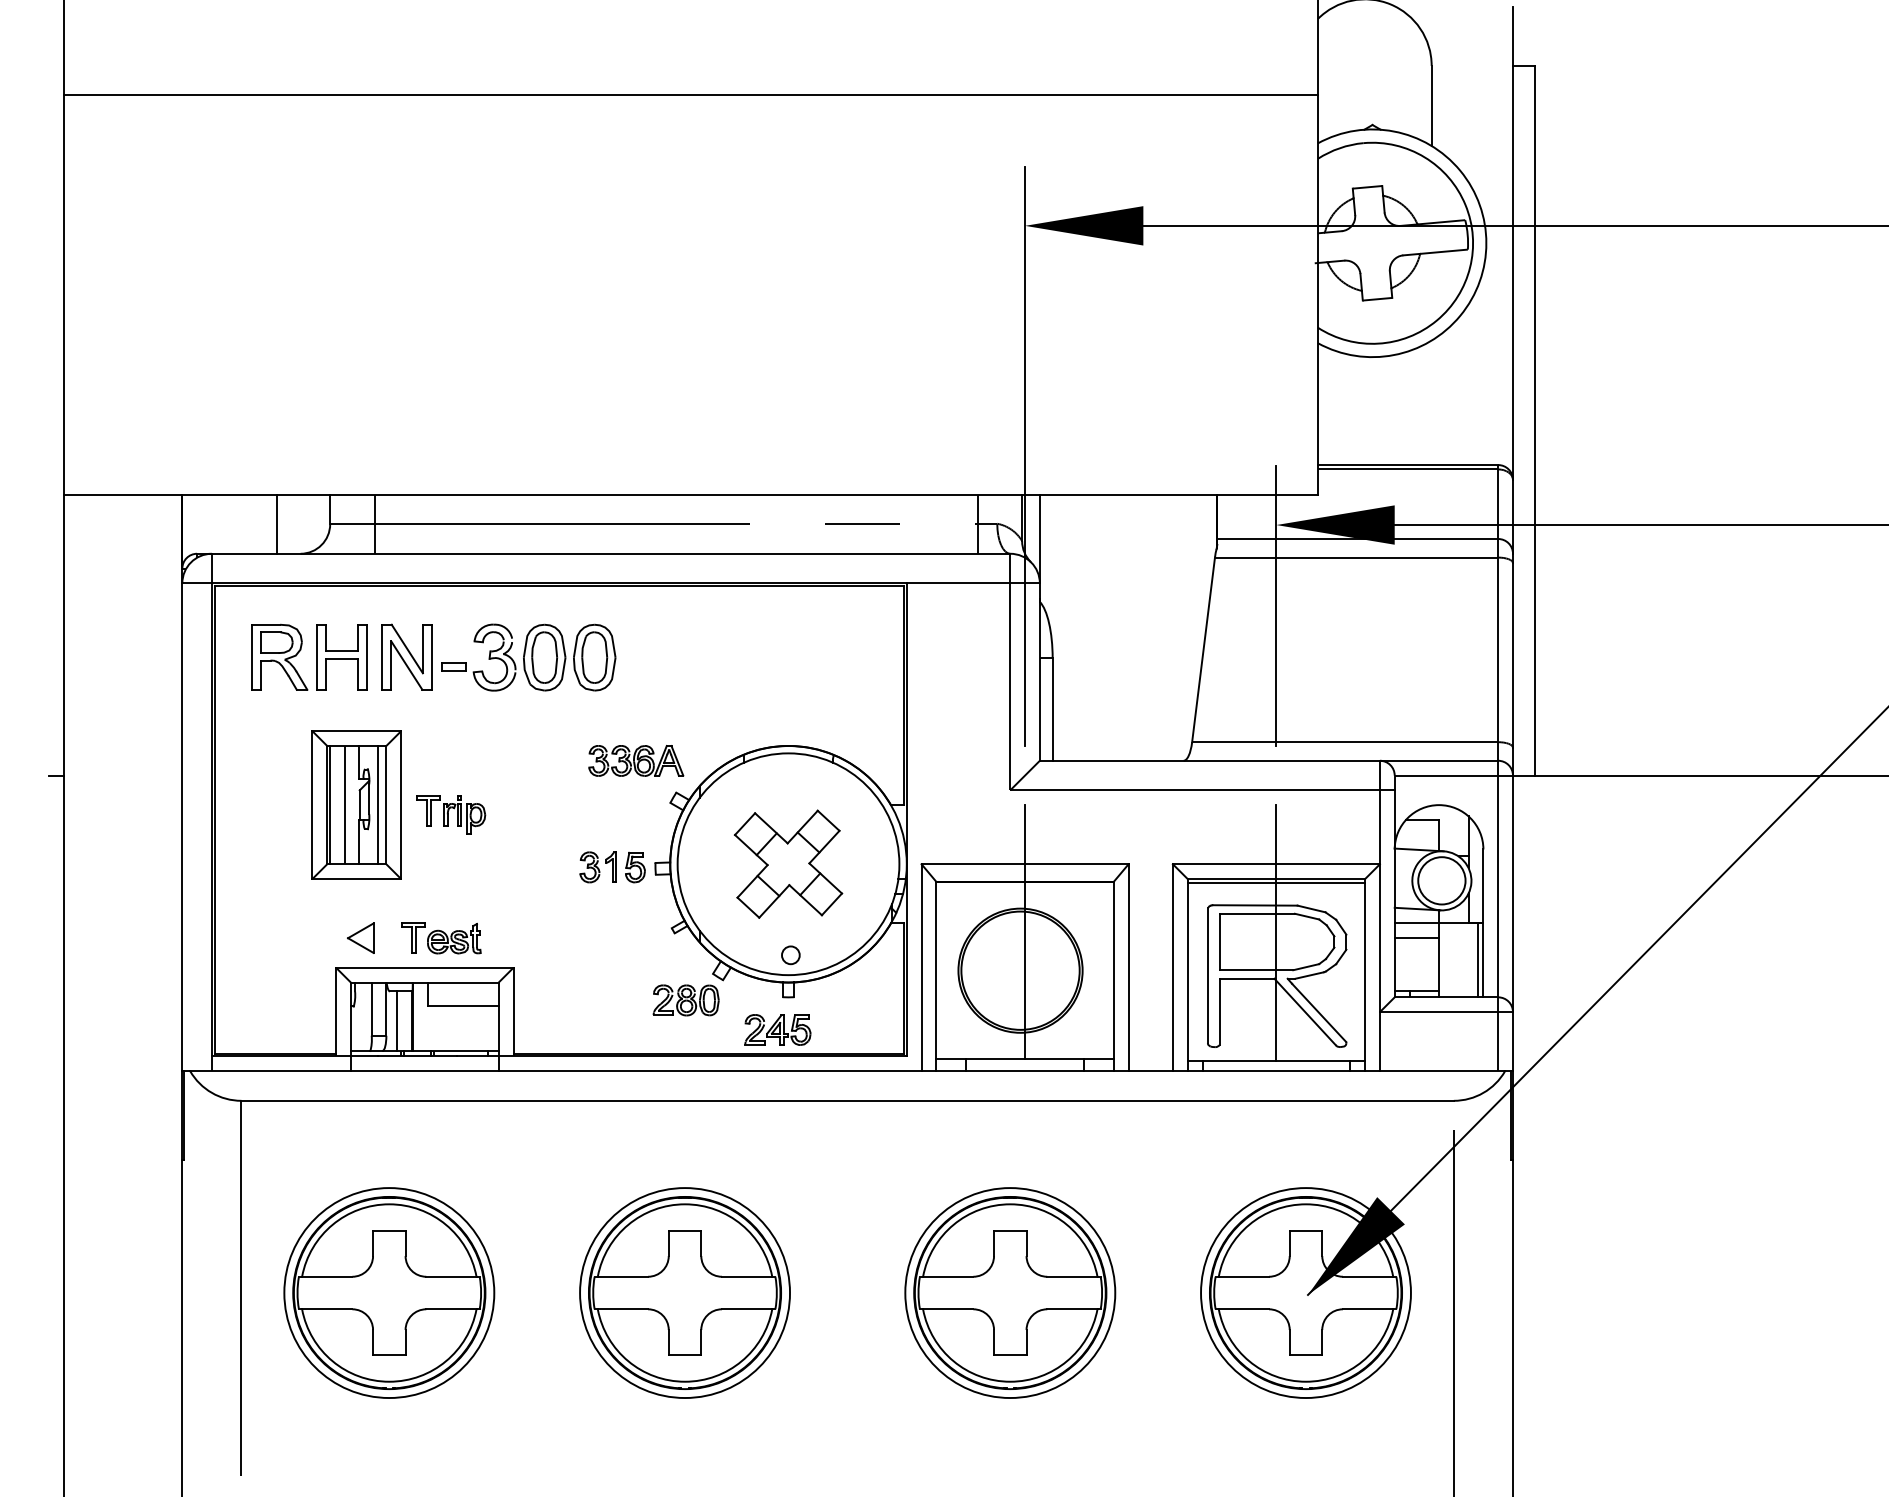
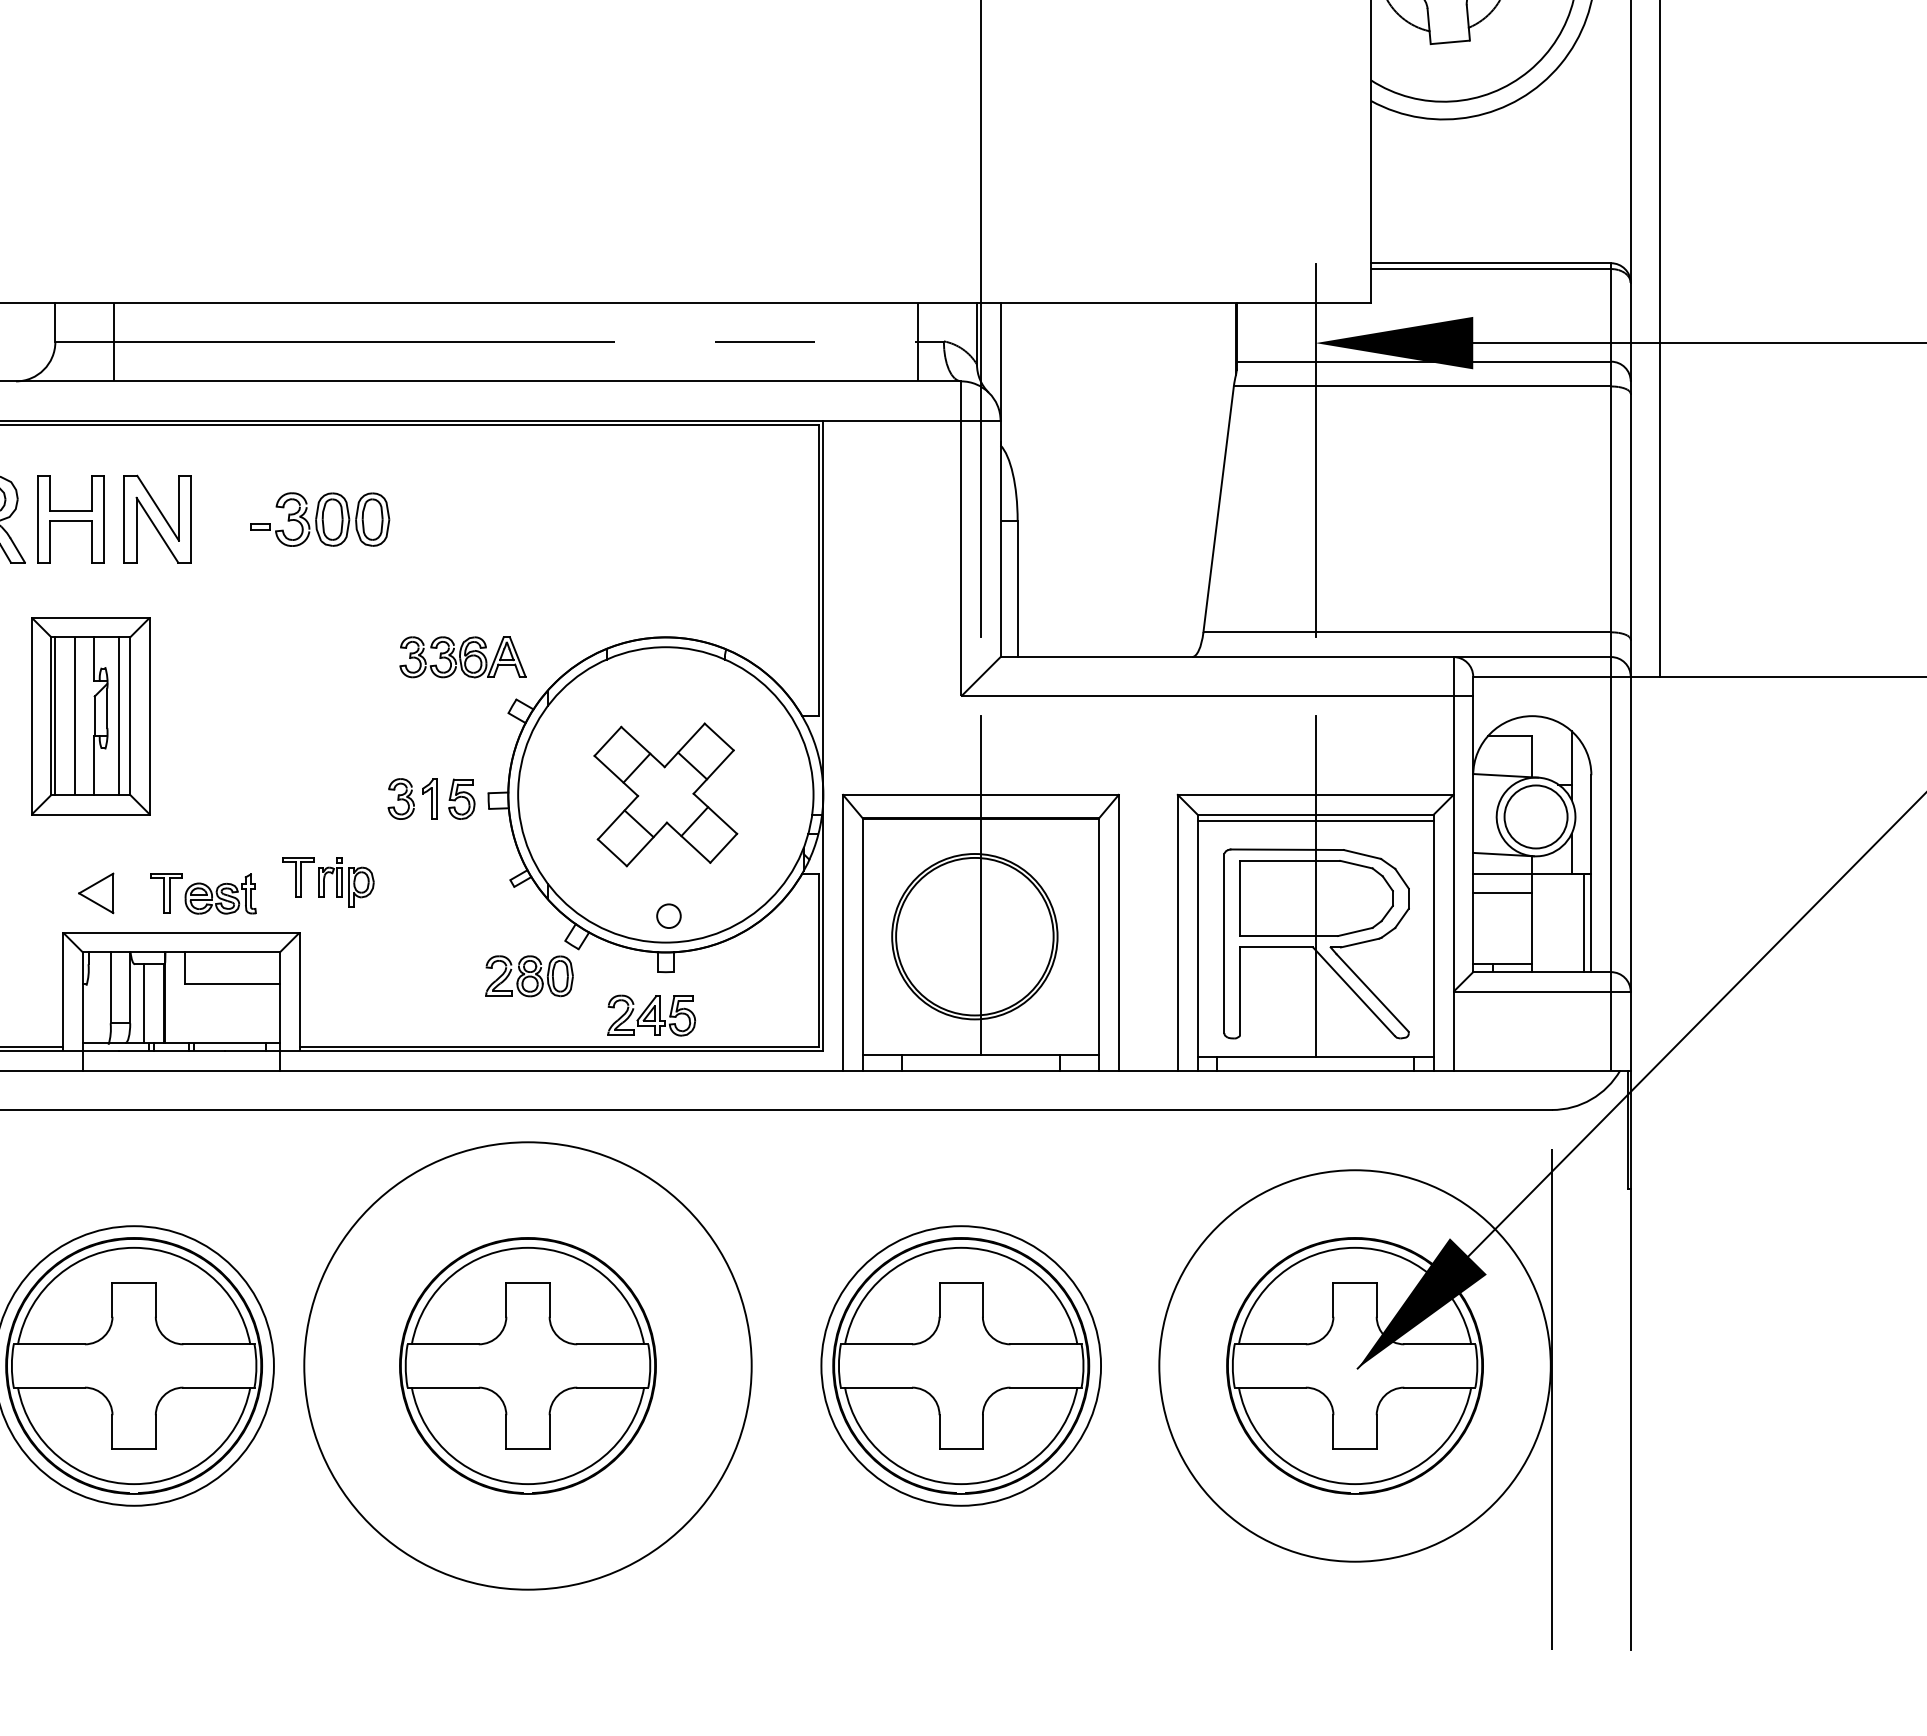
part: (528, 657) -> (319, 519), size x0.6
part: (451, 814) -> (328, 881), moved
circle: (685, 1293) -> (528, 1366), size x1.6
circle: (1305, 1293) -> (1354, 1366), size x1.4

